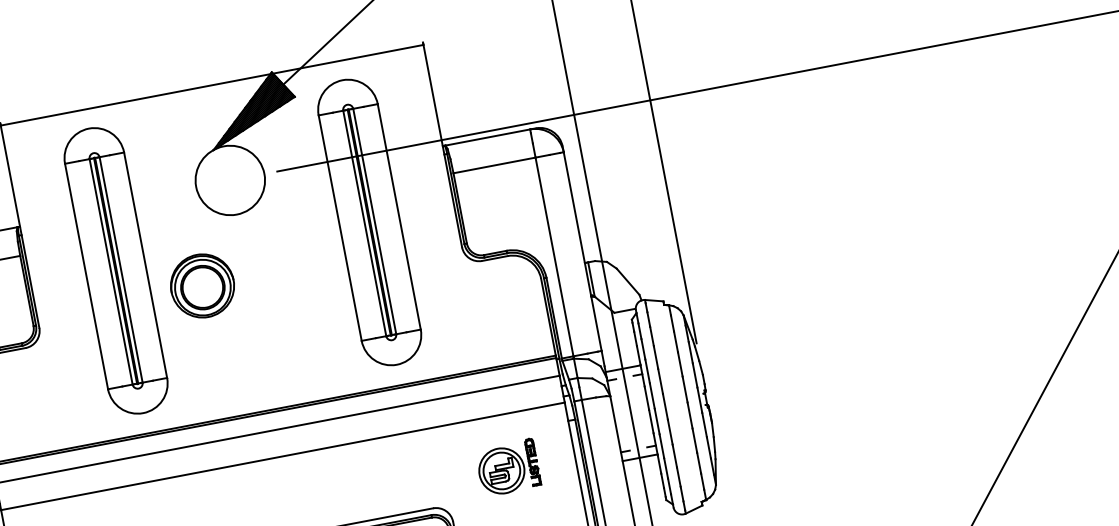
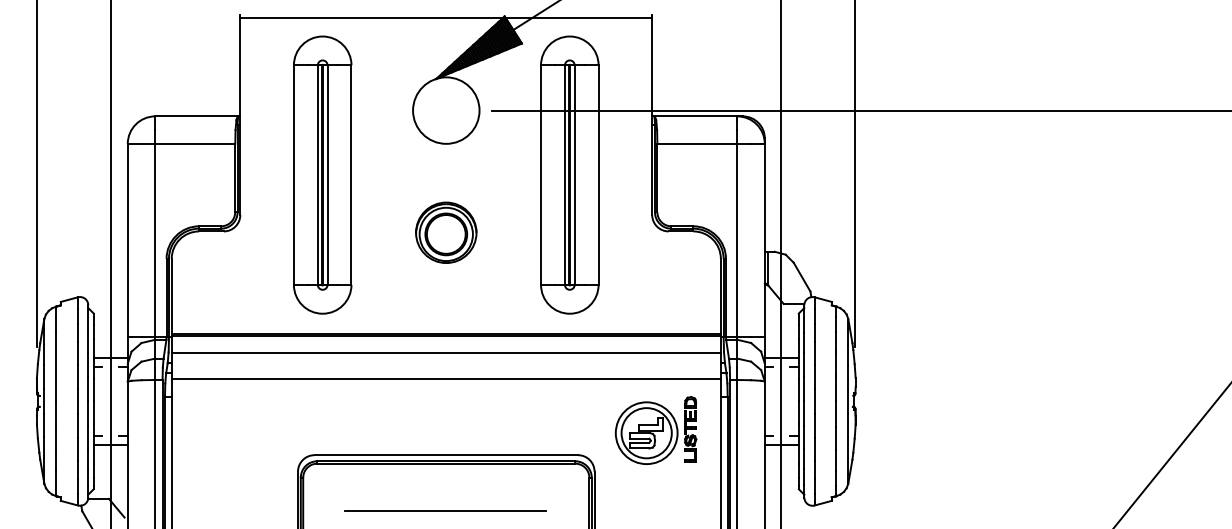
part: (202, 285) -> (446, 232), moved
part: (507, 467) -> (655, 430), size x1.43

